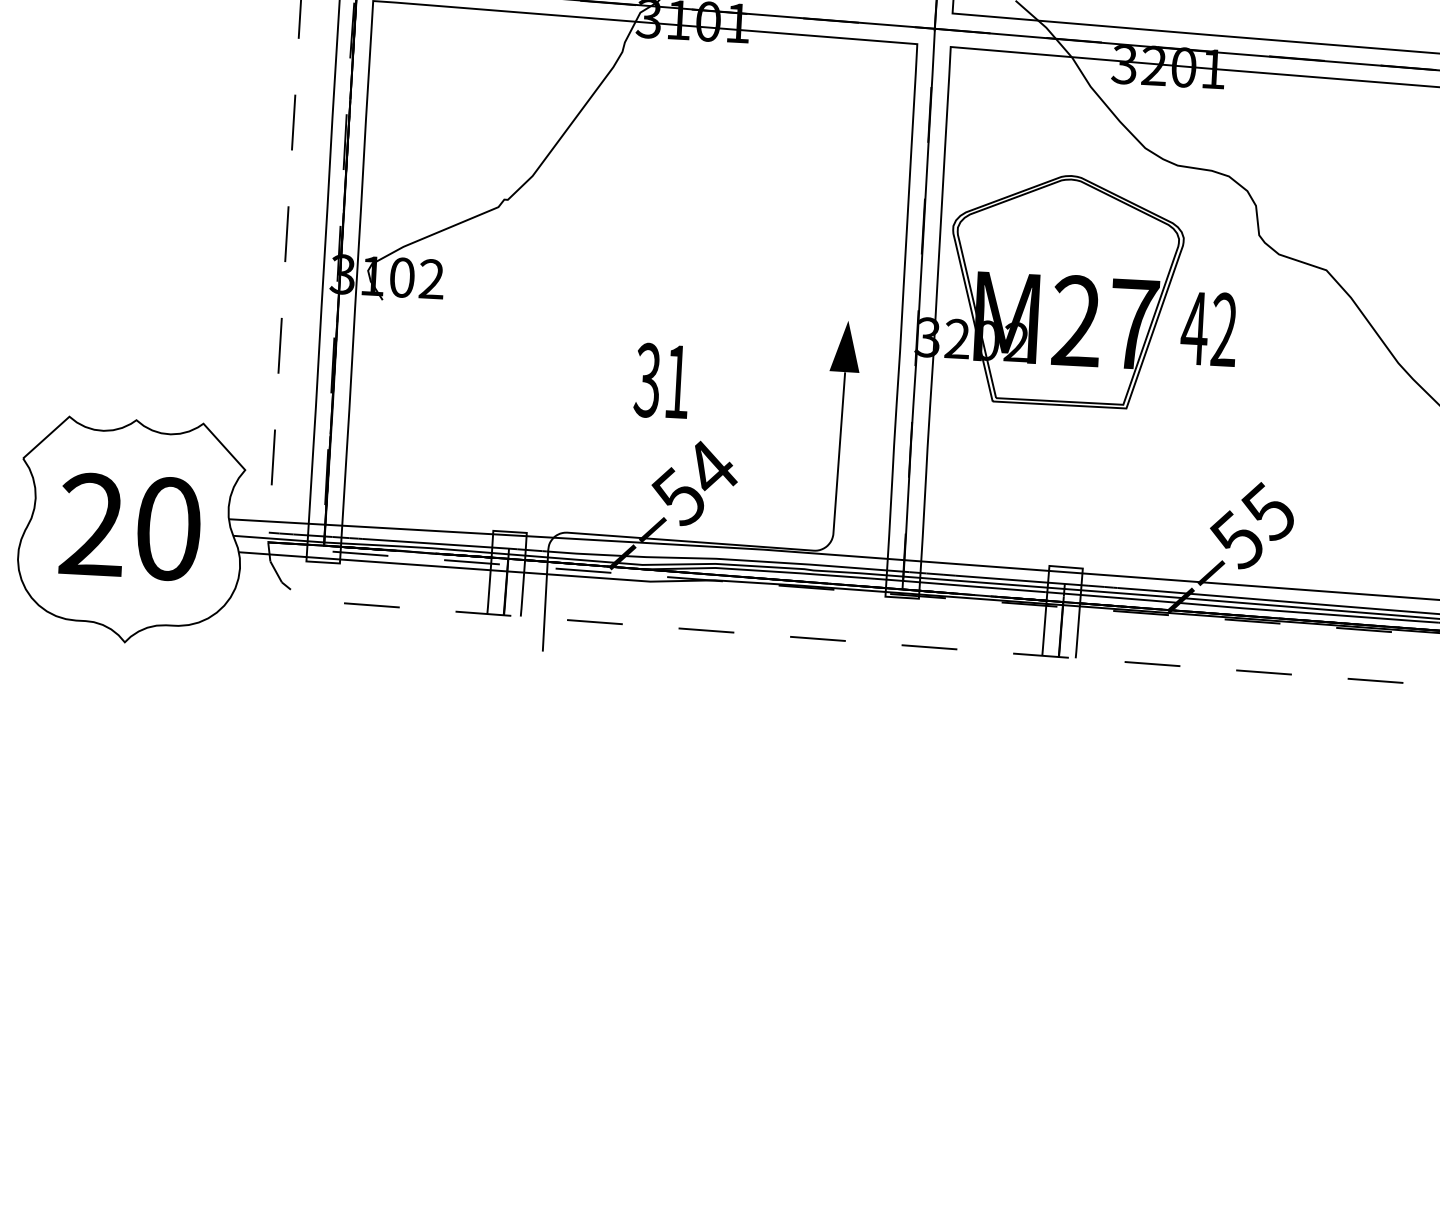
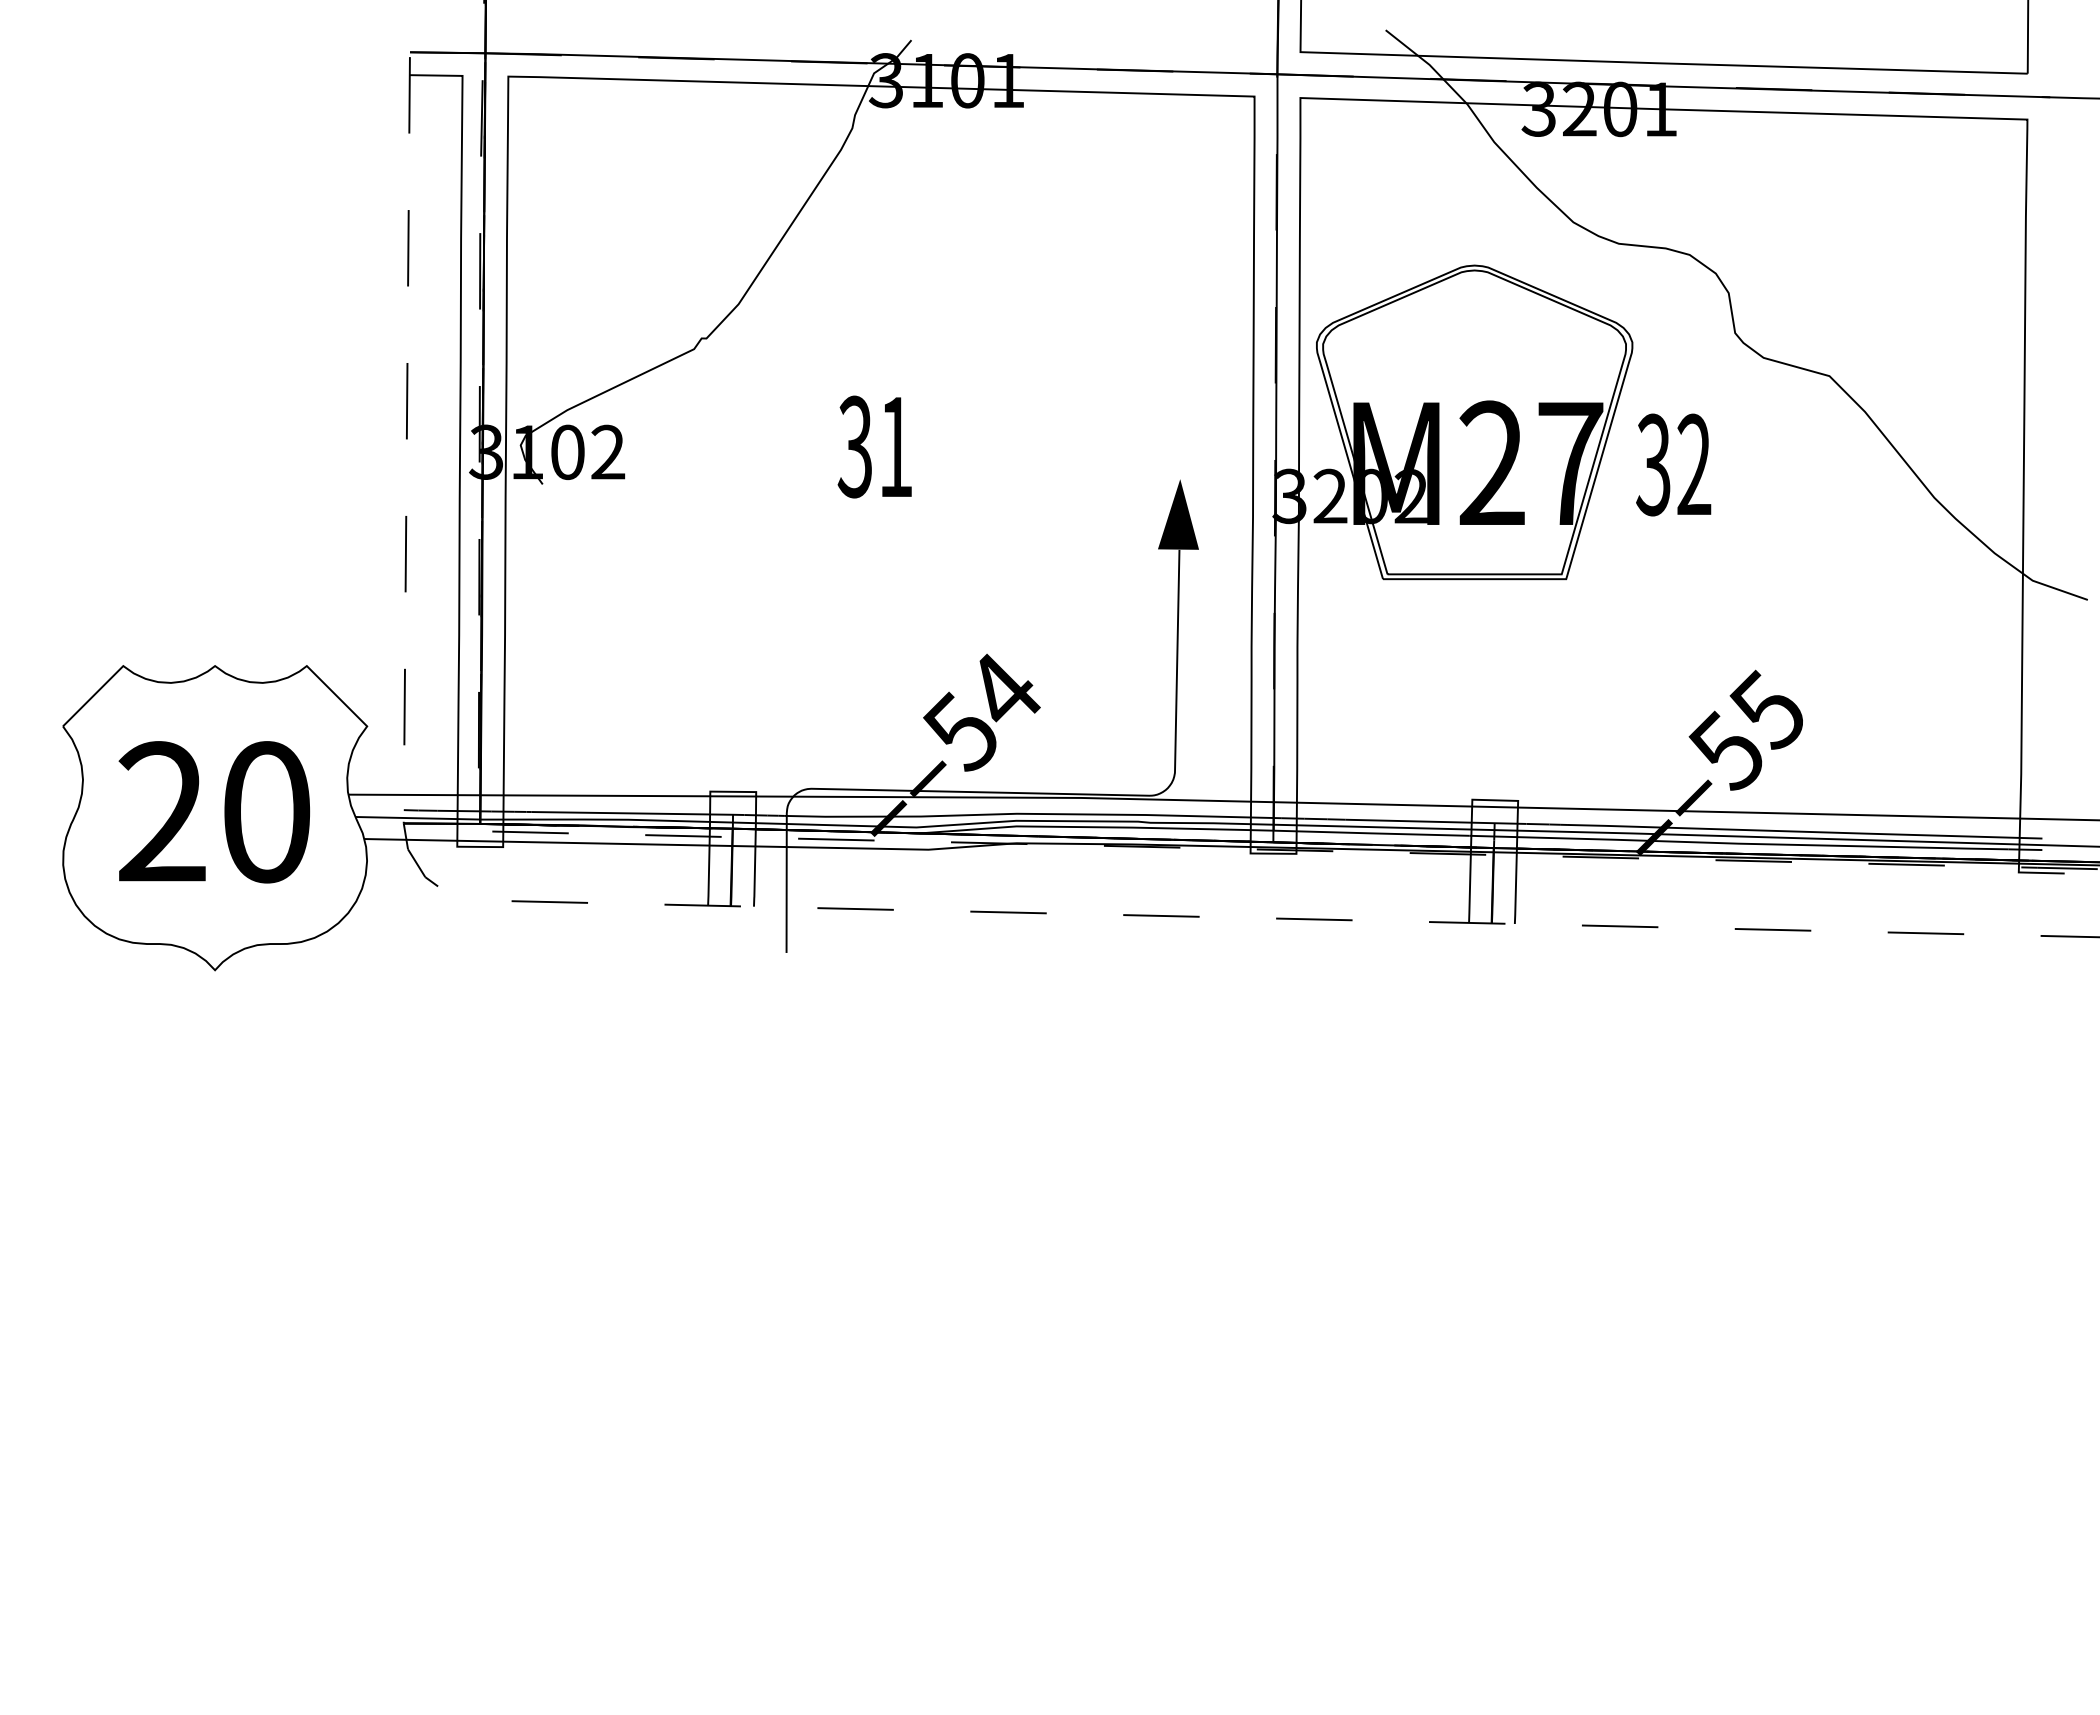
text: (1194, 328) -> (1653, 464), 42 -> 32
text: (661, 380) -> (874, 446), moved

